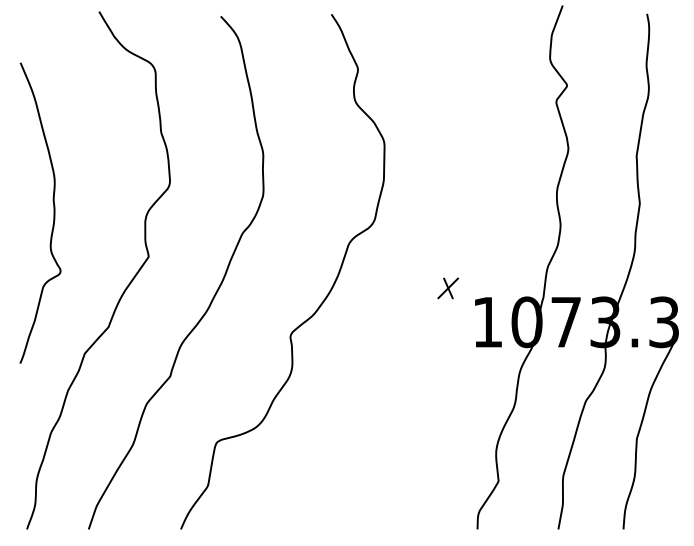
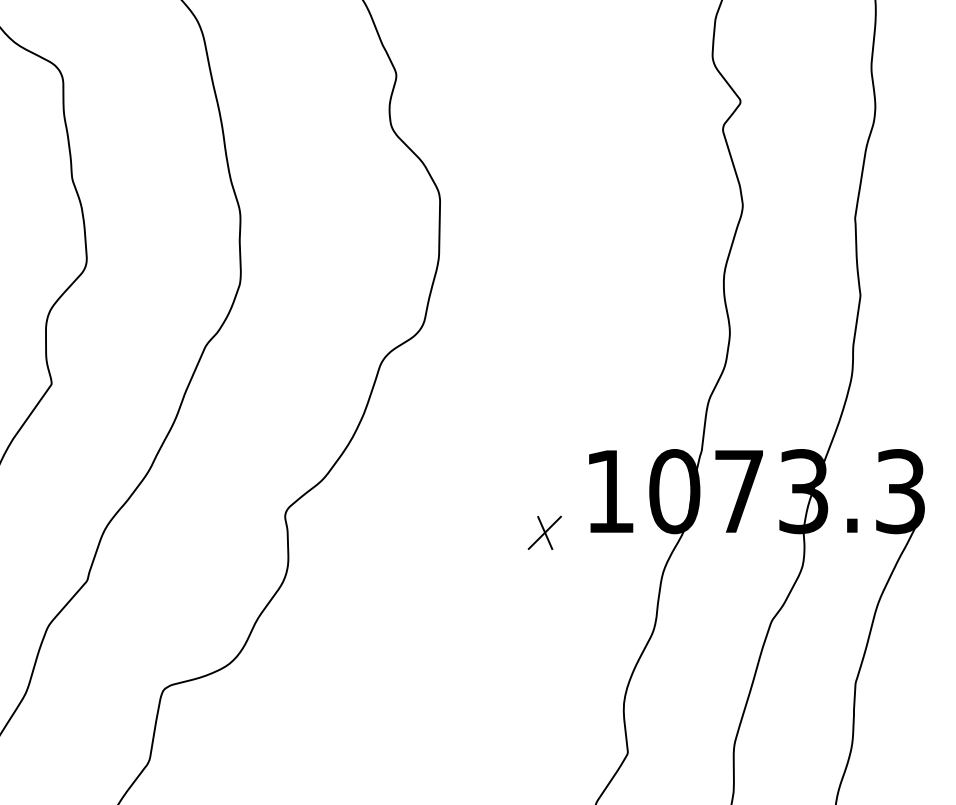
part: (447, 288) -> (543, 533), moved

